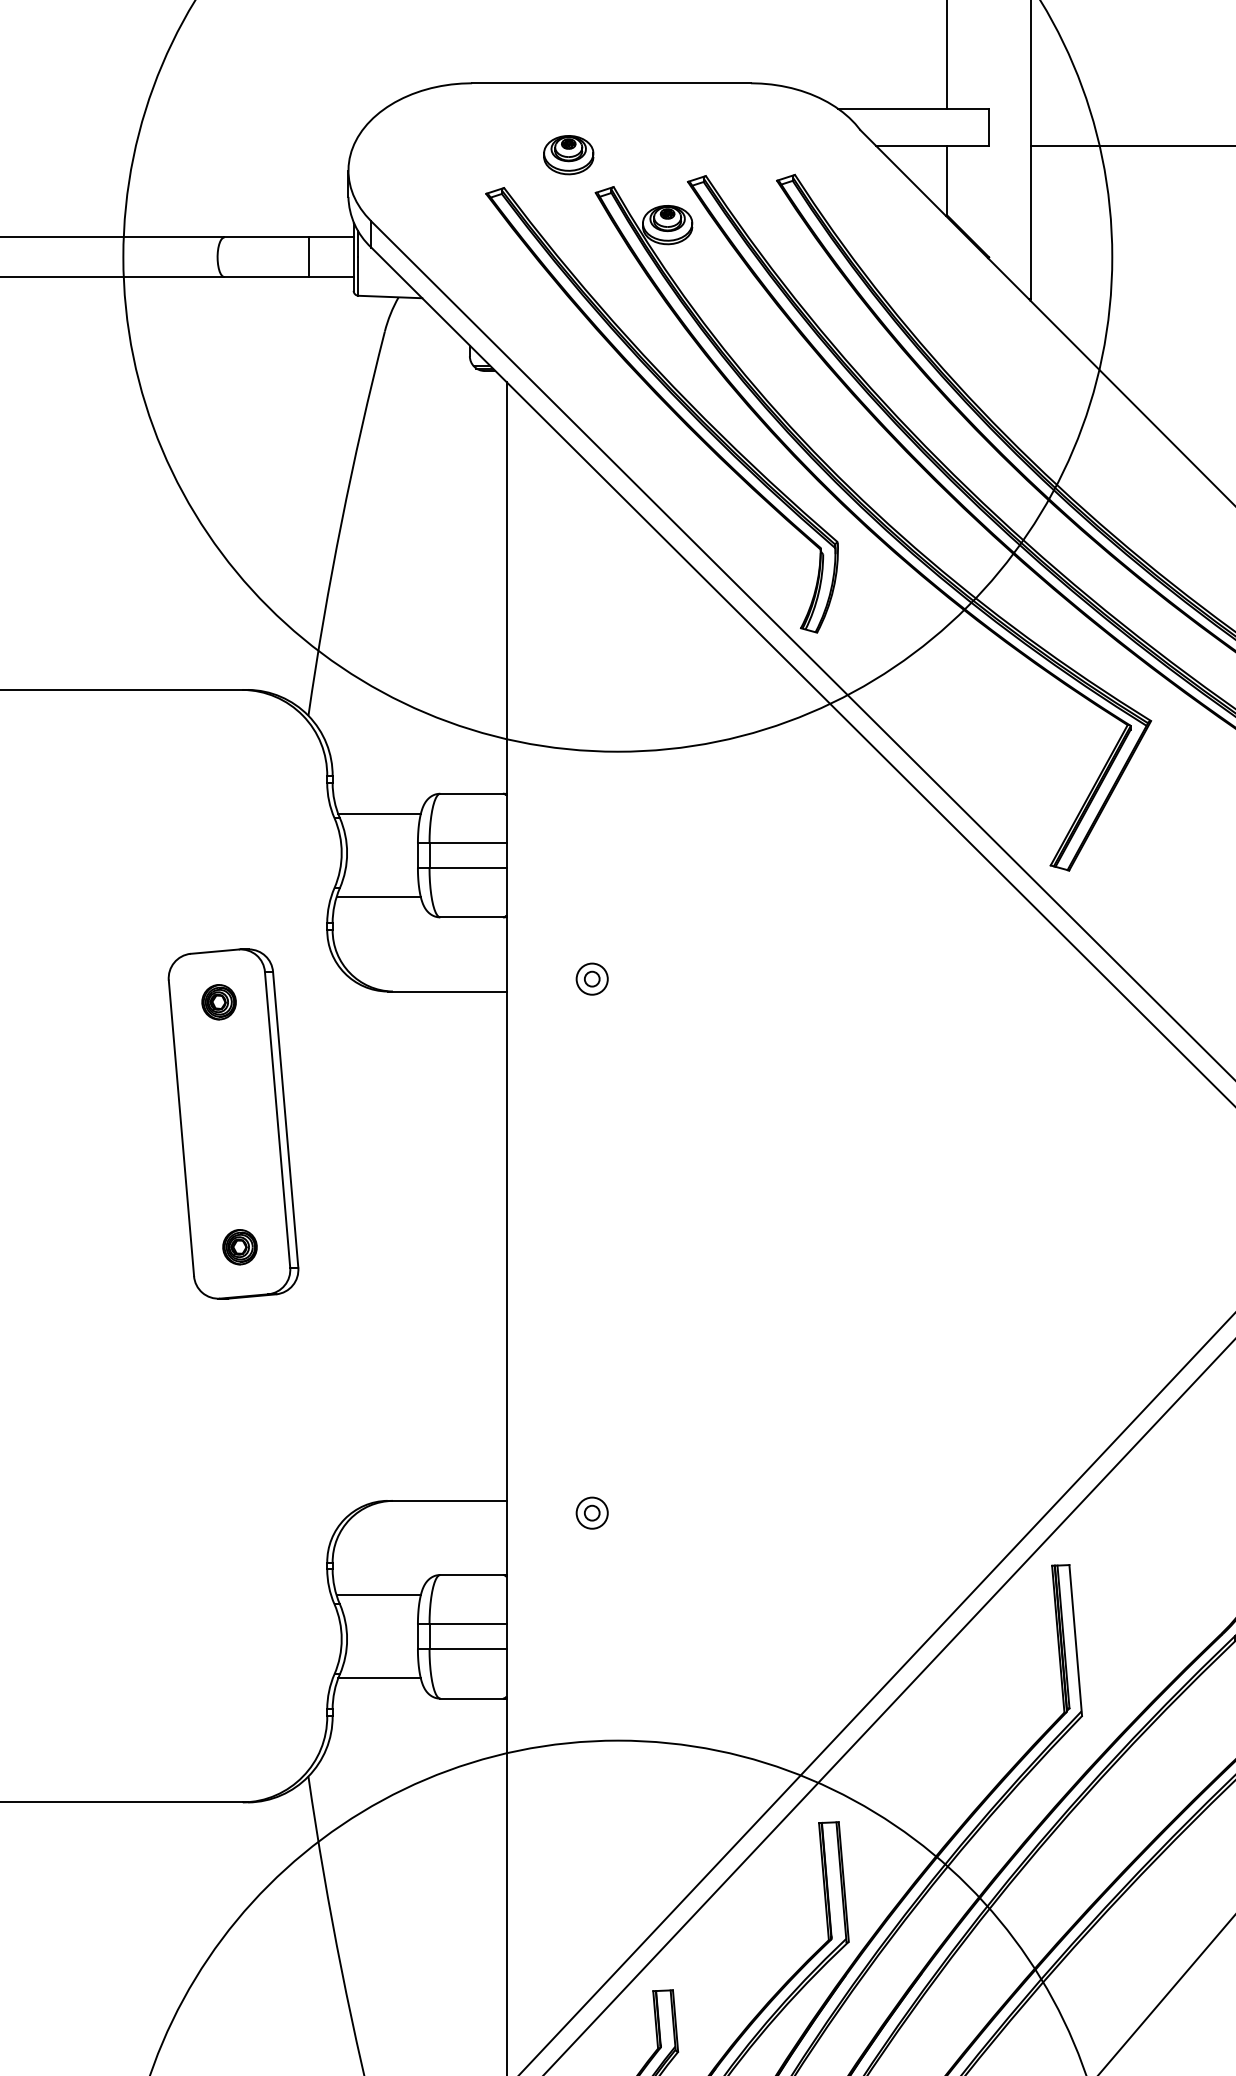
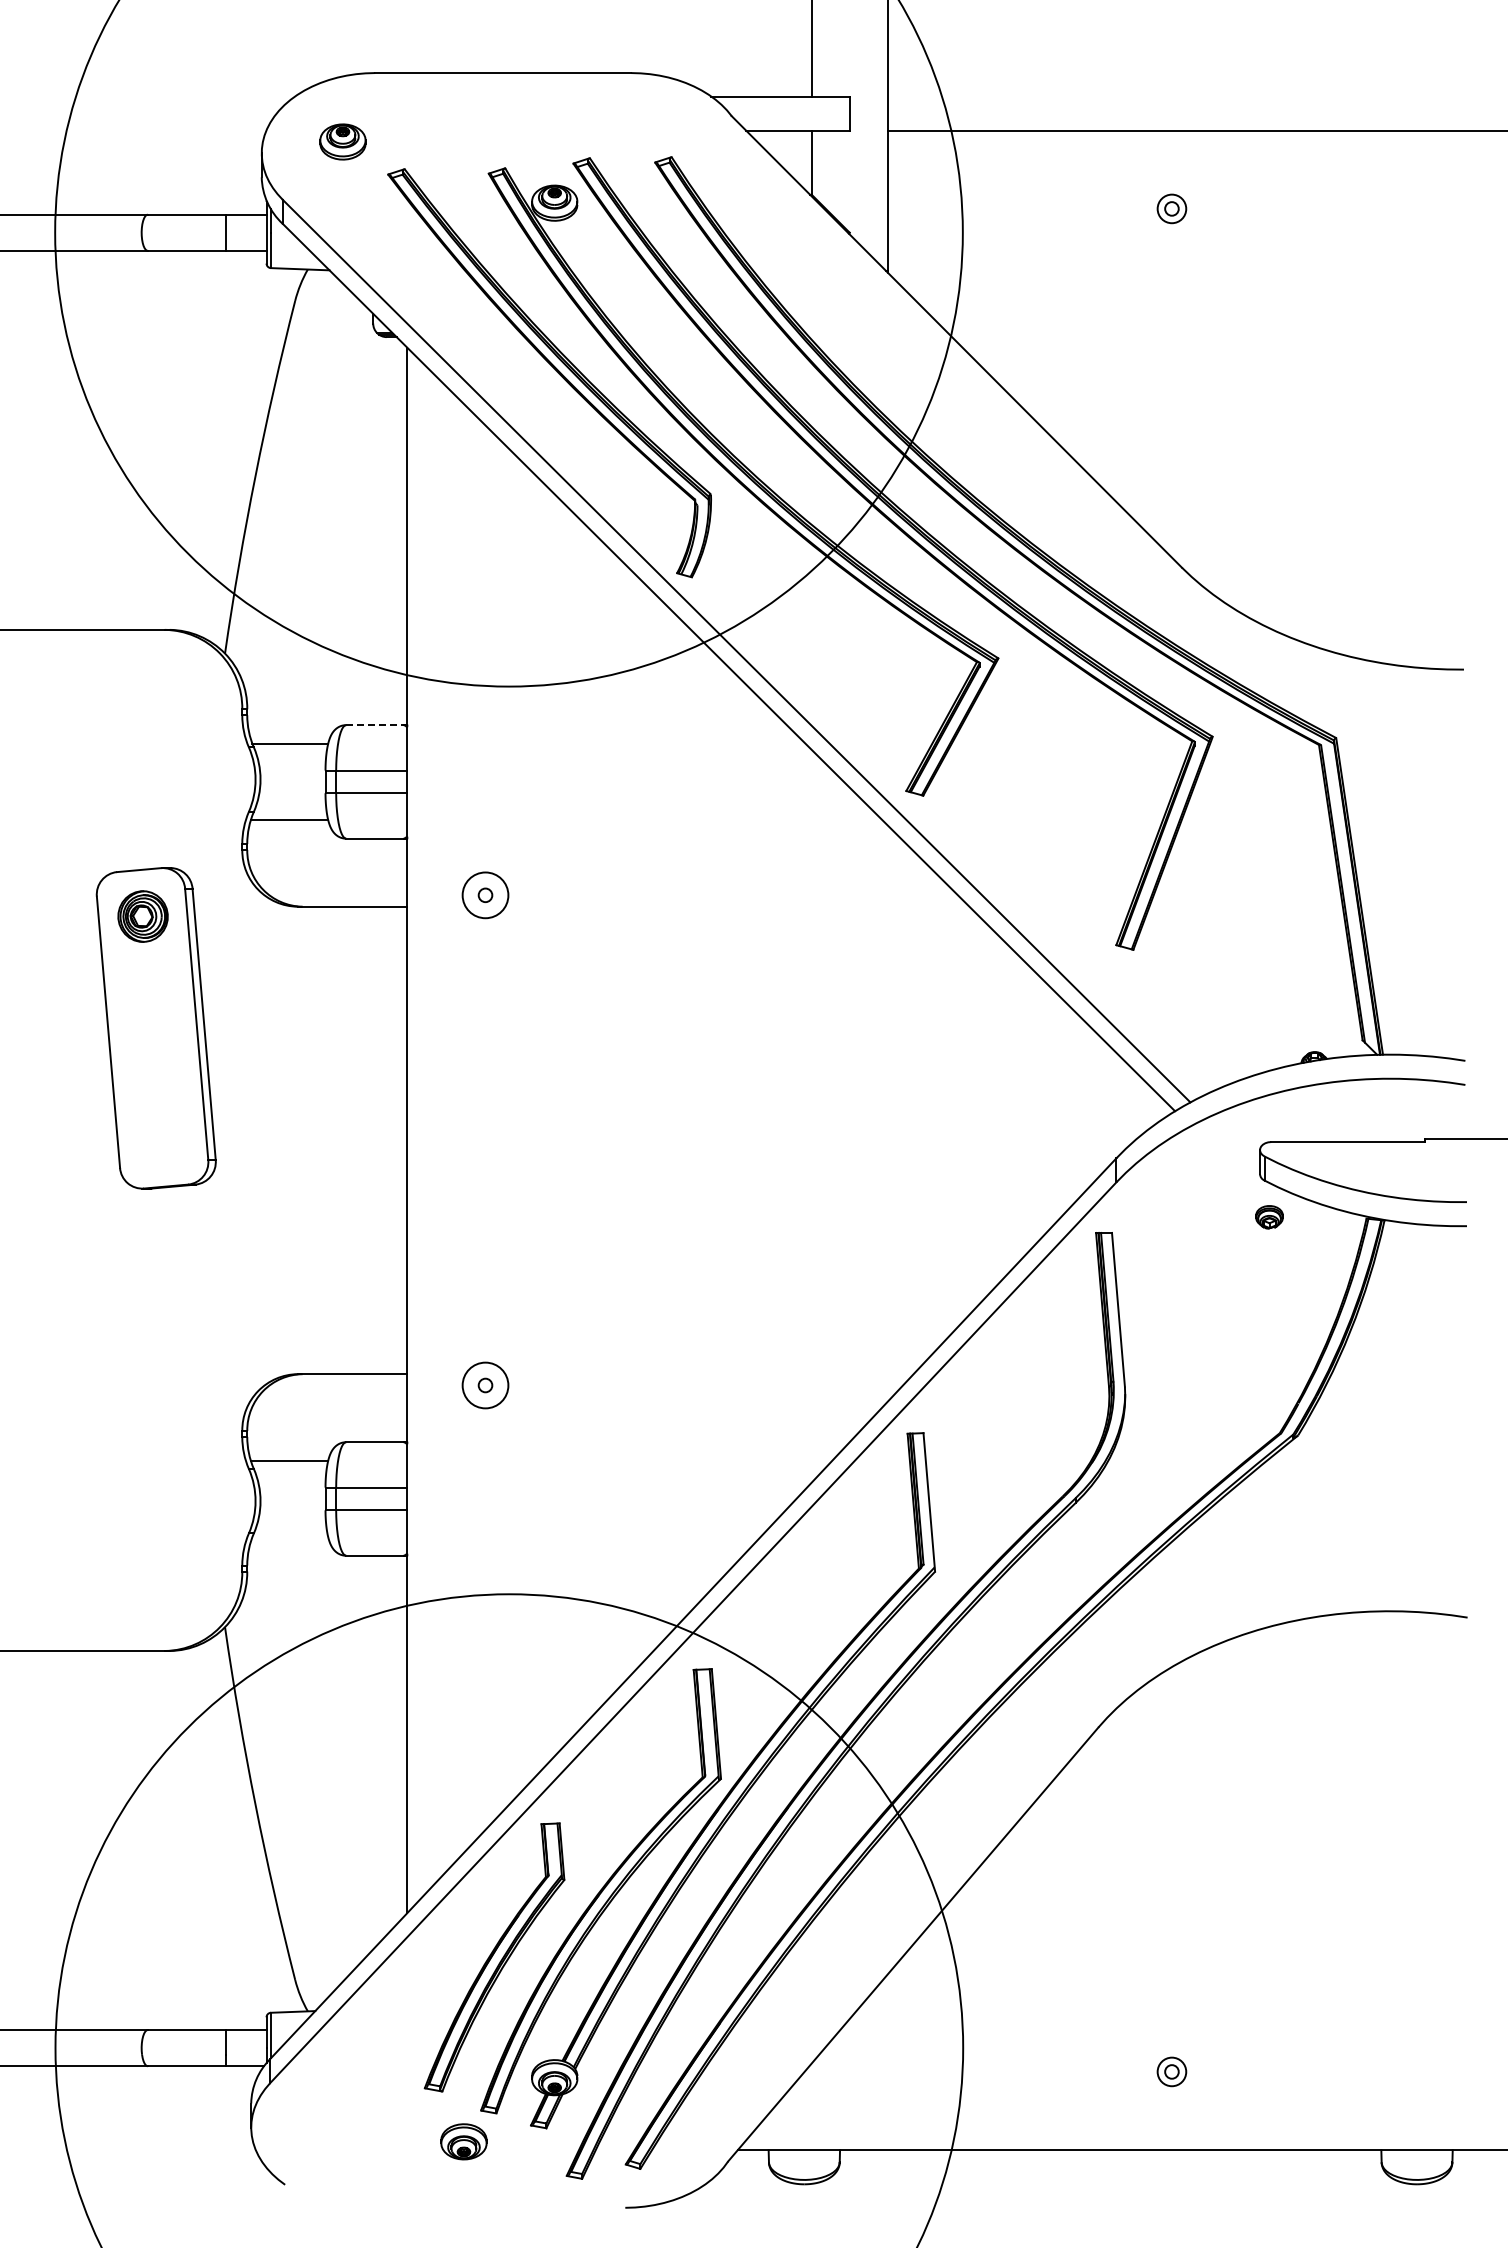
part: (568, 154) -> (342, 141), moved
line: (472, 794) -> (375, 725), solid -> dashed
circle: (592, 979) -> (485, 895), size x1.6
part: (218, 1002) -> (142, 916), size x1.6
part: (239, 1247) -> (161, 1141), removed
circle: (592, 1513) -> (485, 1385), size x1.6
line: (379, 1678) -> (290, 1537), removed

